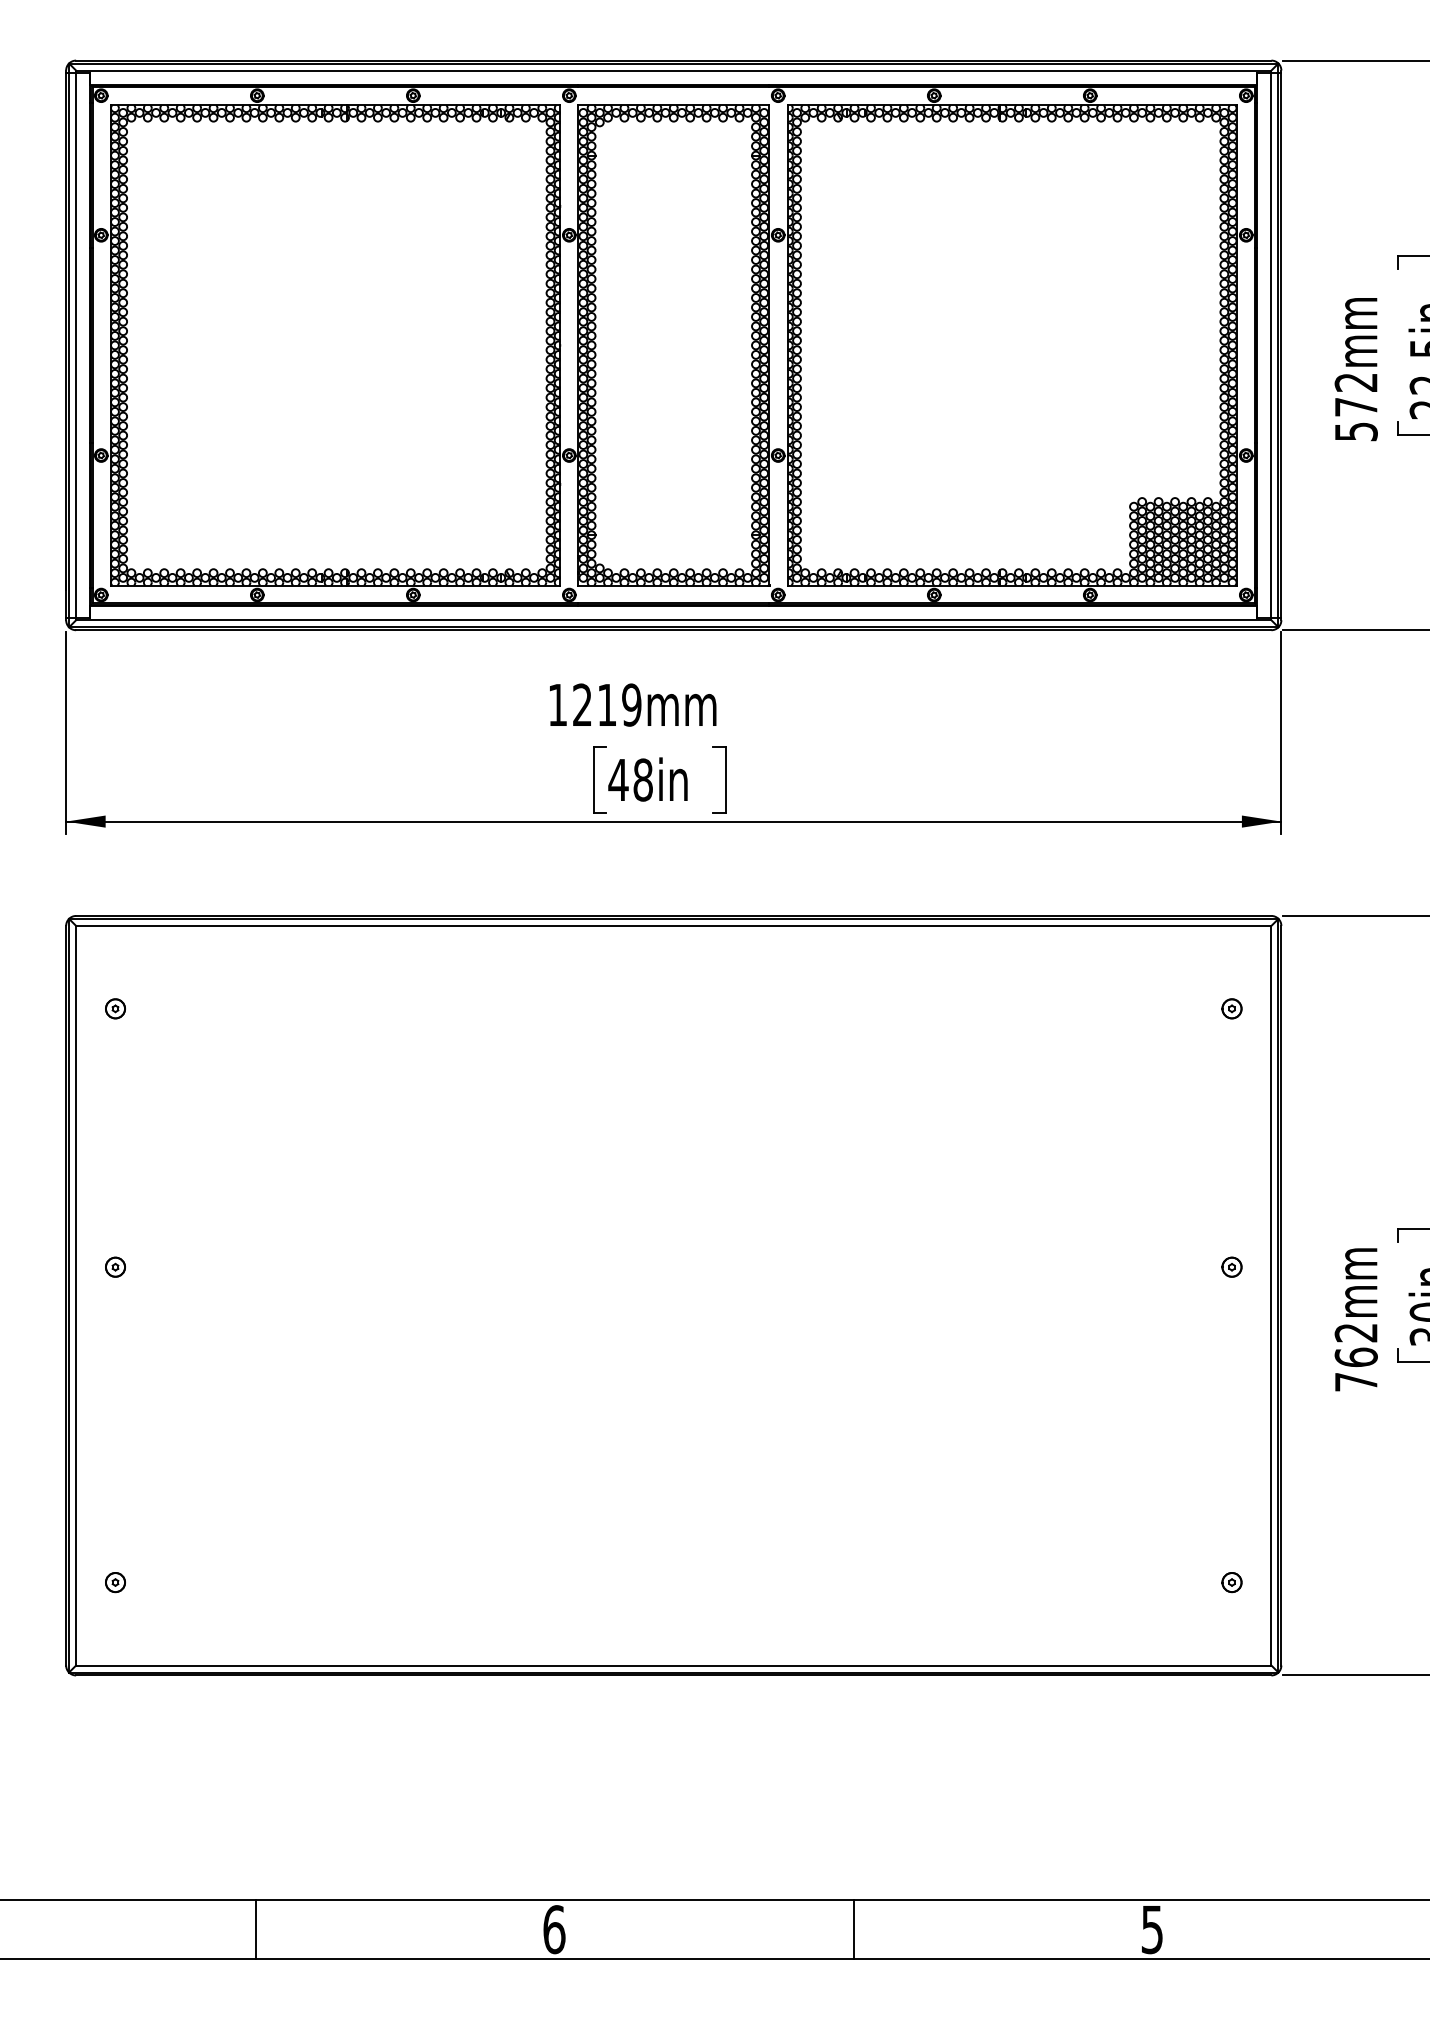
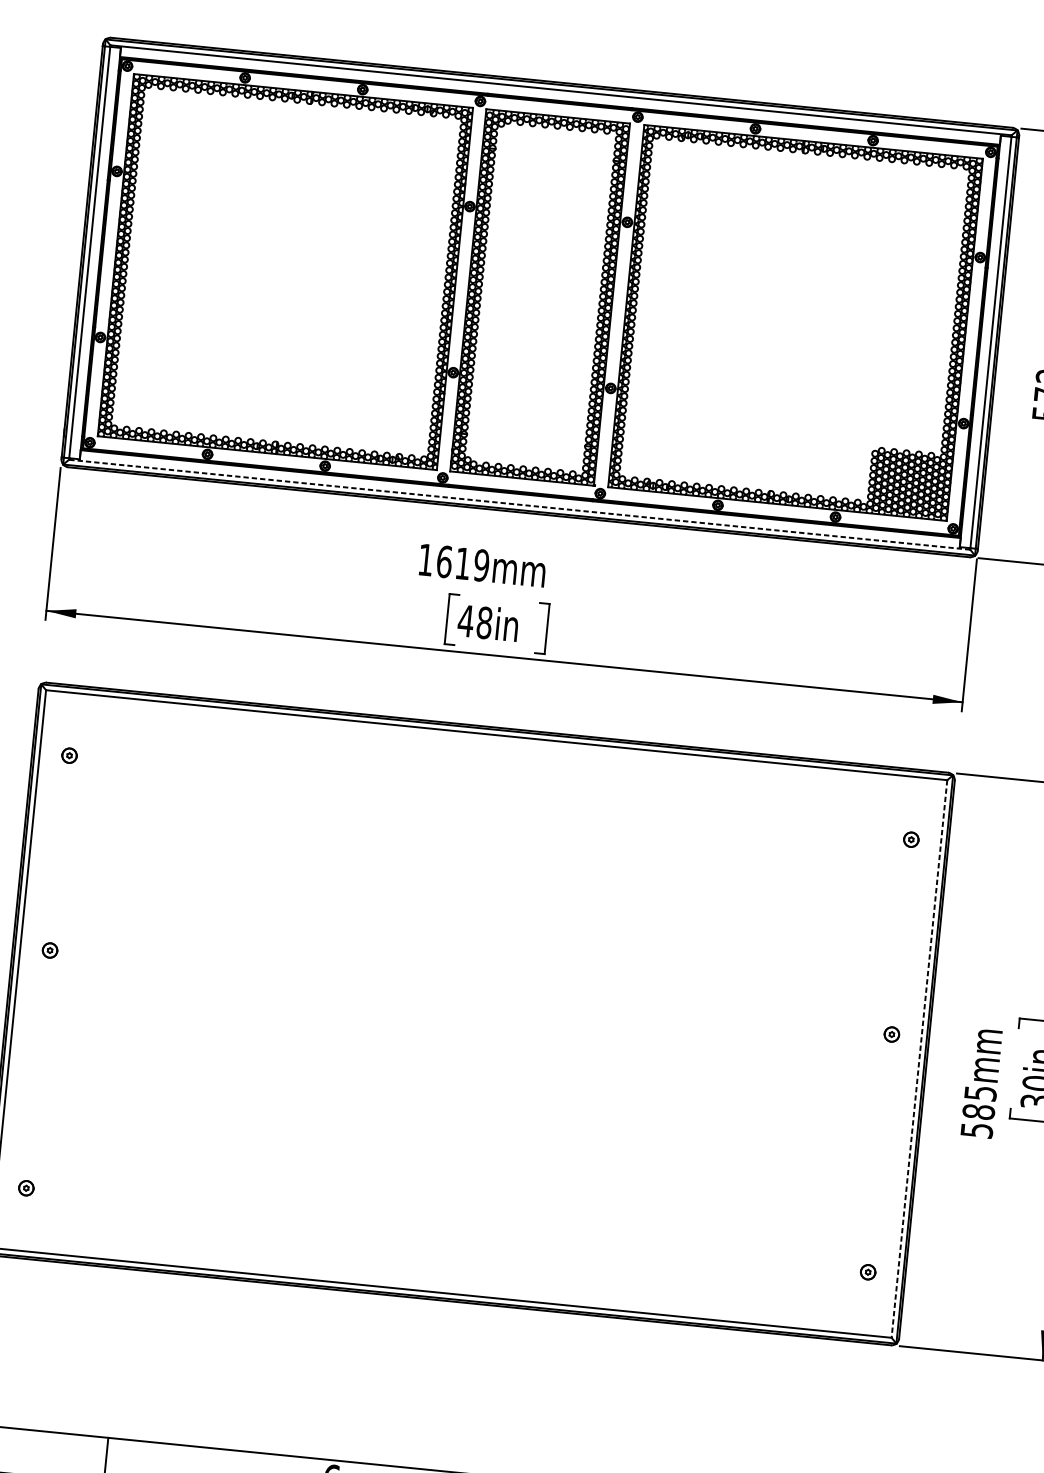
line: (673, 620) -> (519, 504), solid -> dashed
text: (582, 704) -> (444, 561), 1219mm -> 1619mm
line: (1271, 1295) -> (919, 1058), solid -> dashed
text: (1355, 1357) -> (978, 1111), 762mm -> 585mm

